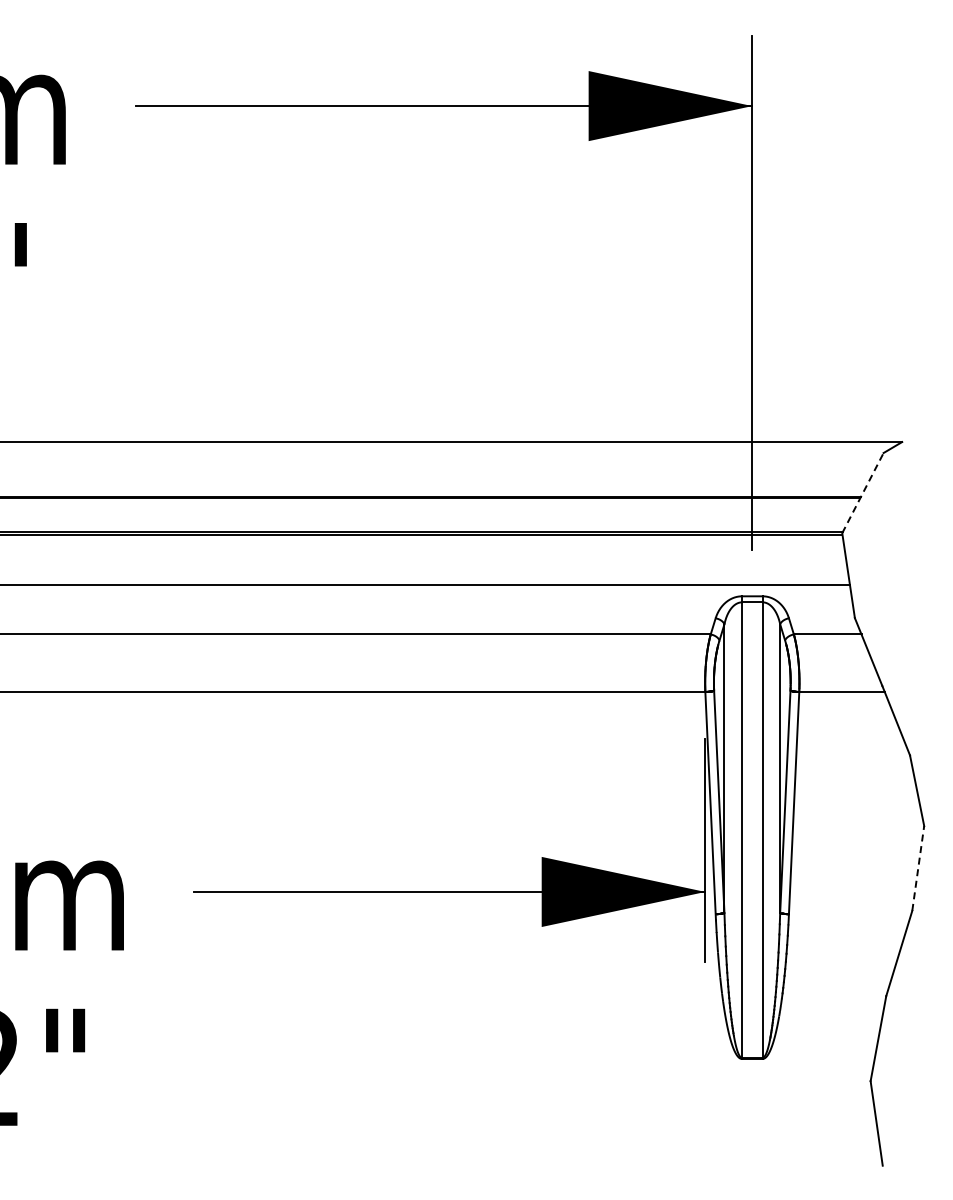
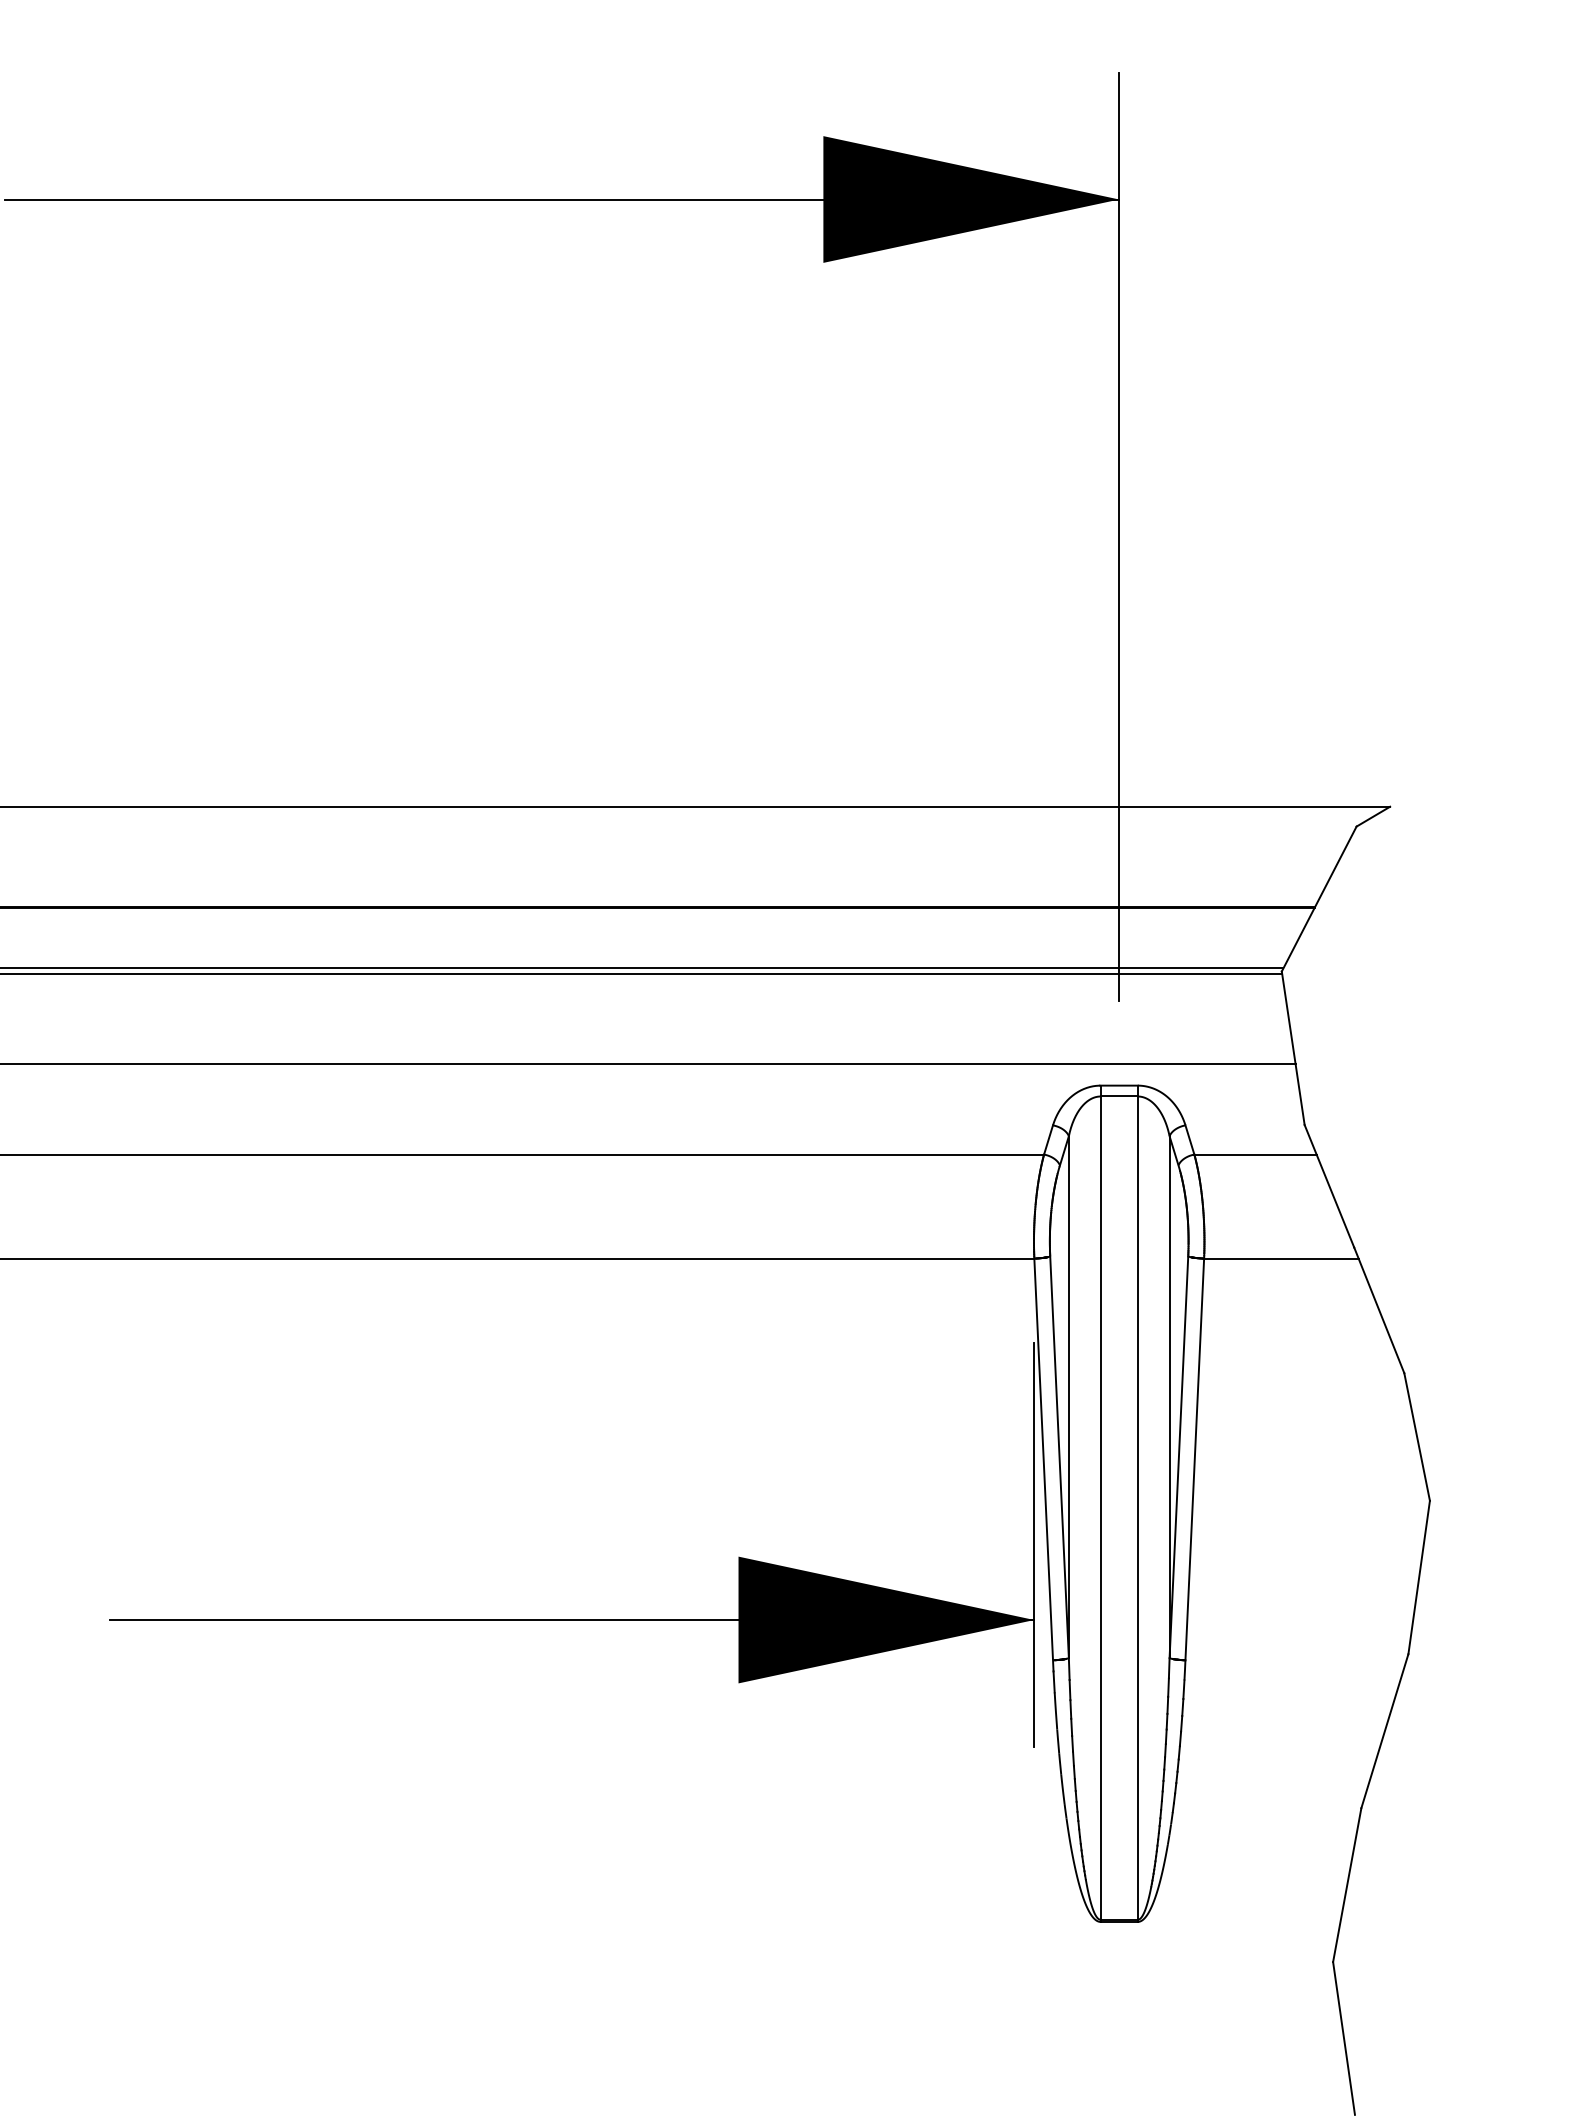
line: (863, 492) -> (1320, 897), dashed -> solid
line: (918, 868) -> (1419, 1577), dashed -> solid

